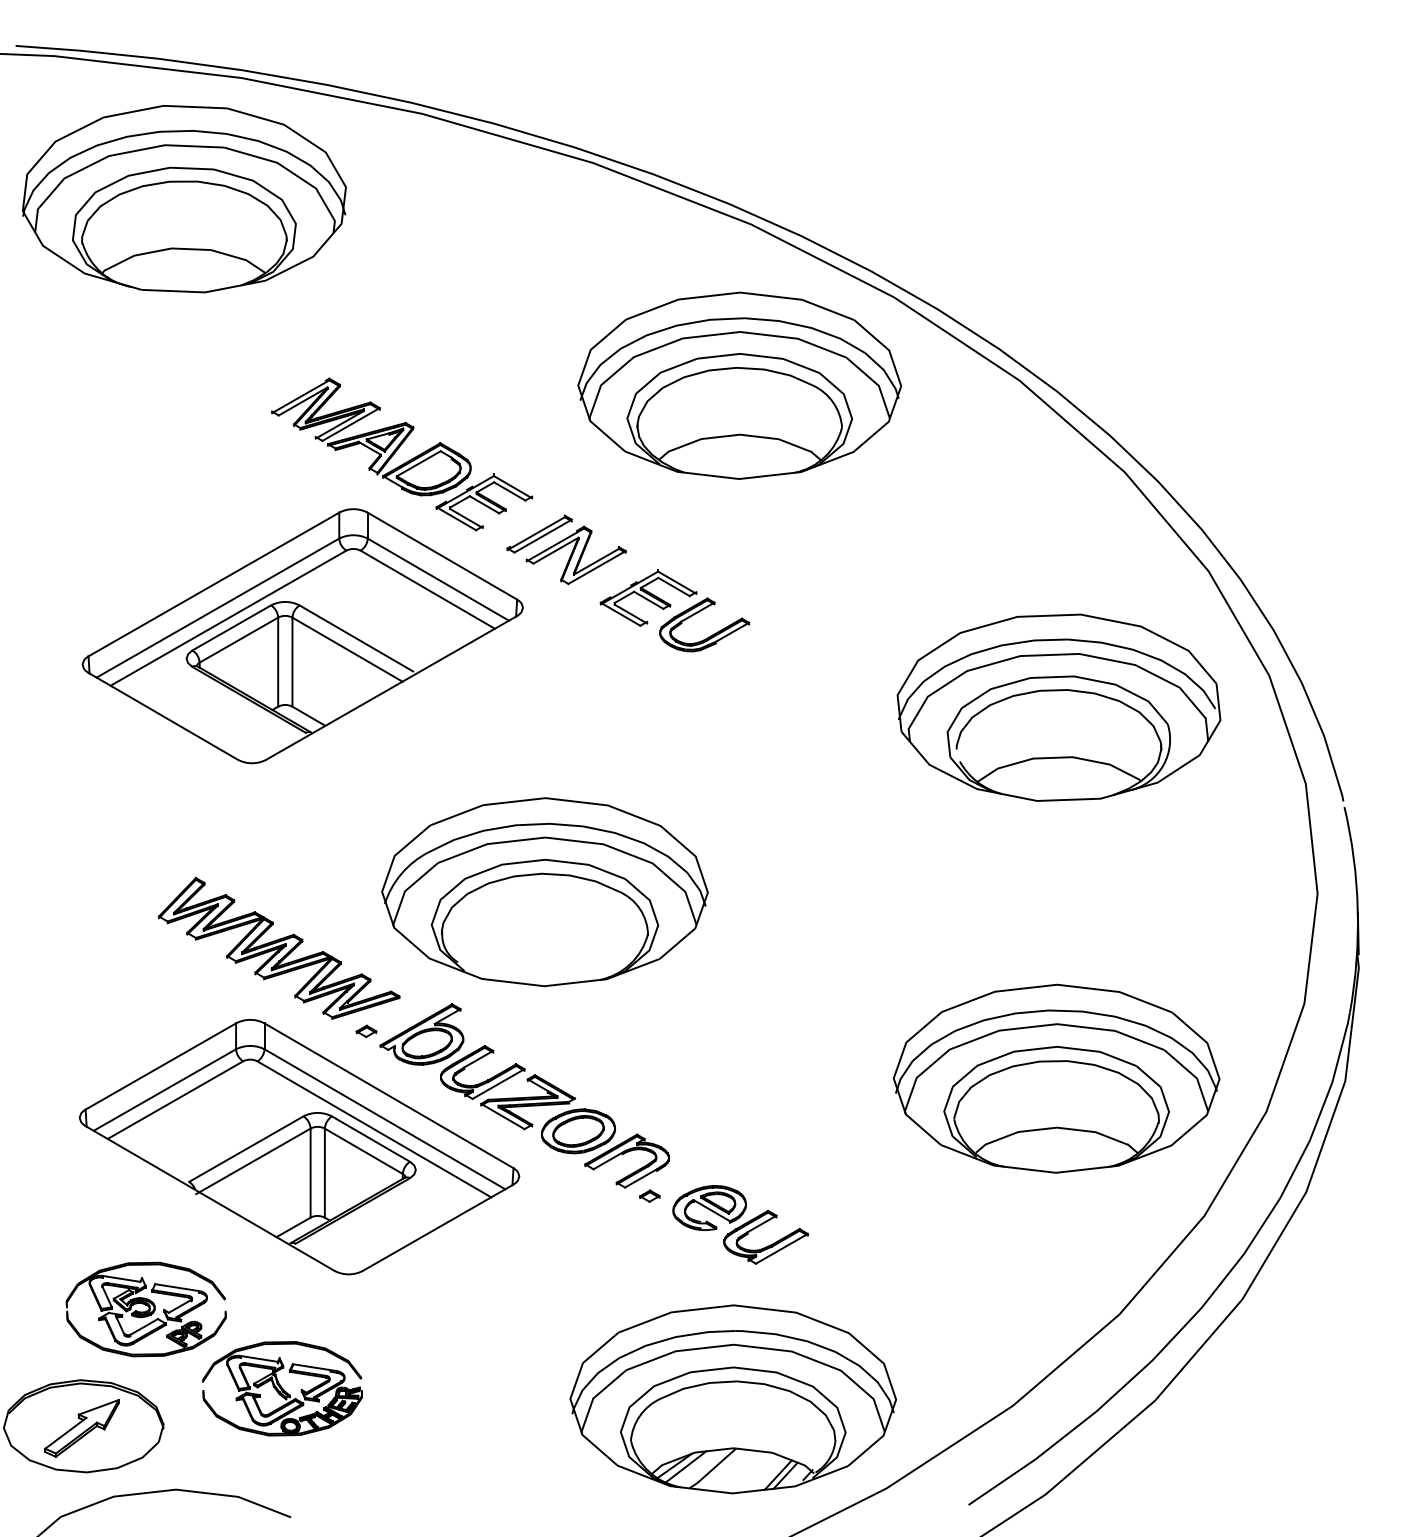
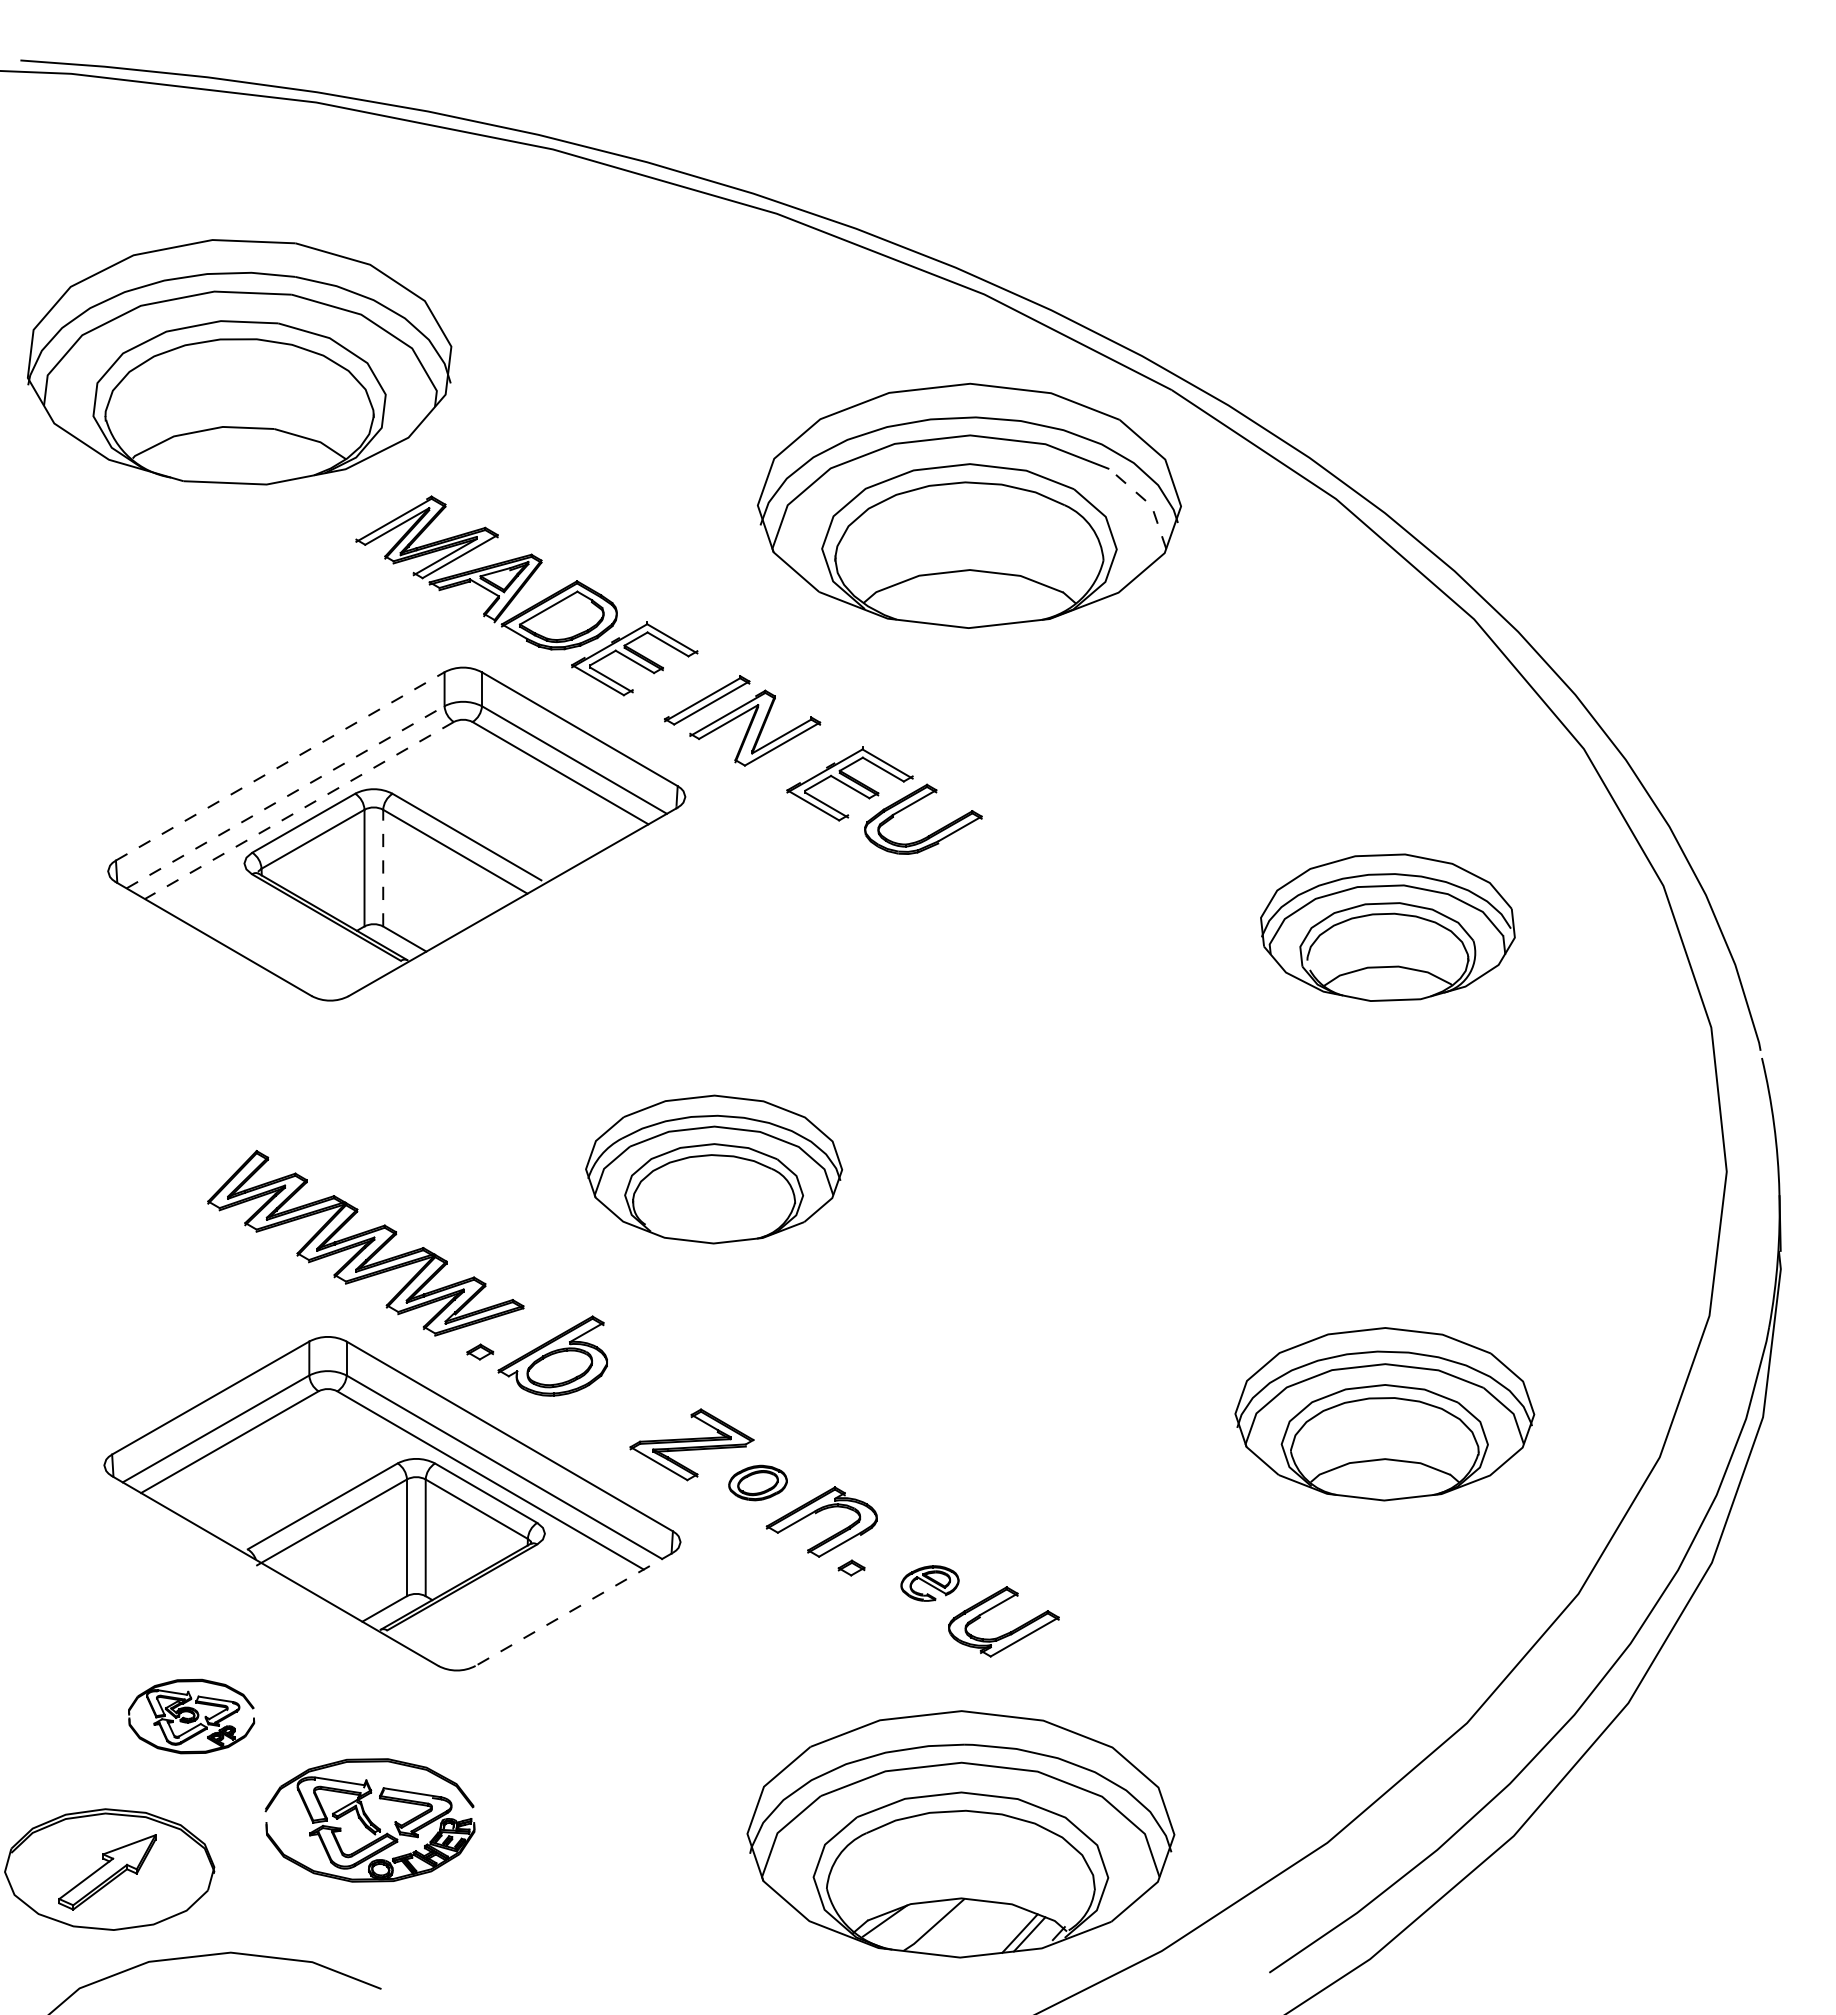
part: (184, 199) -> (239, 362), moved
line: (876, 383) -> (1148, 502), solid -> dashed
line: (214, 584) -> (280, 766), solid -> dashed
line: (218, 608) -> (286, 797), solid -> dashed
line: (227, 618) -> (298, 810), solid -> dashed
line: (292, 661) -> (383, 867), solid -> dashed
part: (1058, 707) -> (1387, 927), size x0.6
part: (544, 892) -> (713, 1169), size x0.6
part: (487, 1079) -> (638, 1415), removed
part: (1056, 1079) -> (1384, 1414), size x0.7
part: (578, 1130) -> (757, 1482), size x0.6
part: (709, 1207) -> (929, 1583), size x0.6
line: (438, 1227) -> (574, 1609), solid -> dashed
part: (146, 1309) -> (191, 1716), size x0.6
line: (686, 1466) -> (899, 1922), removed

